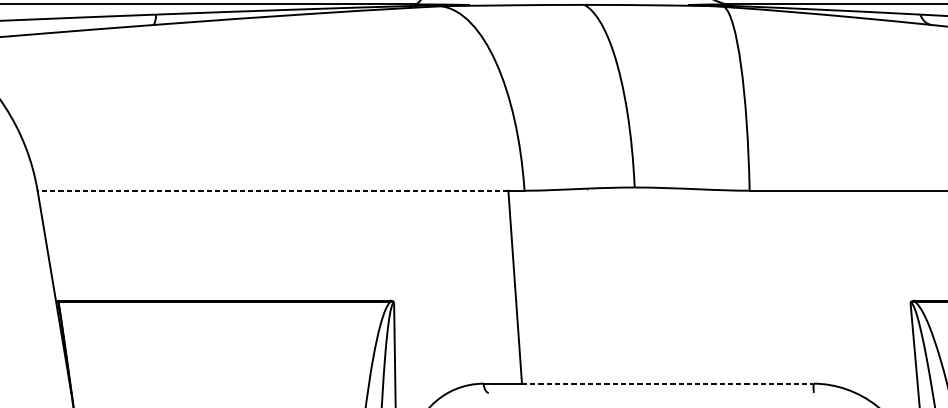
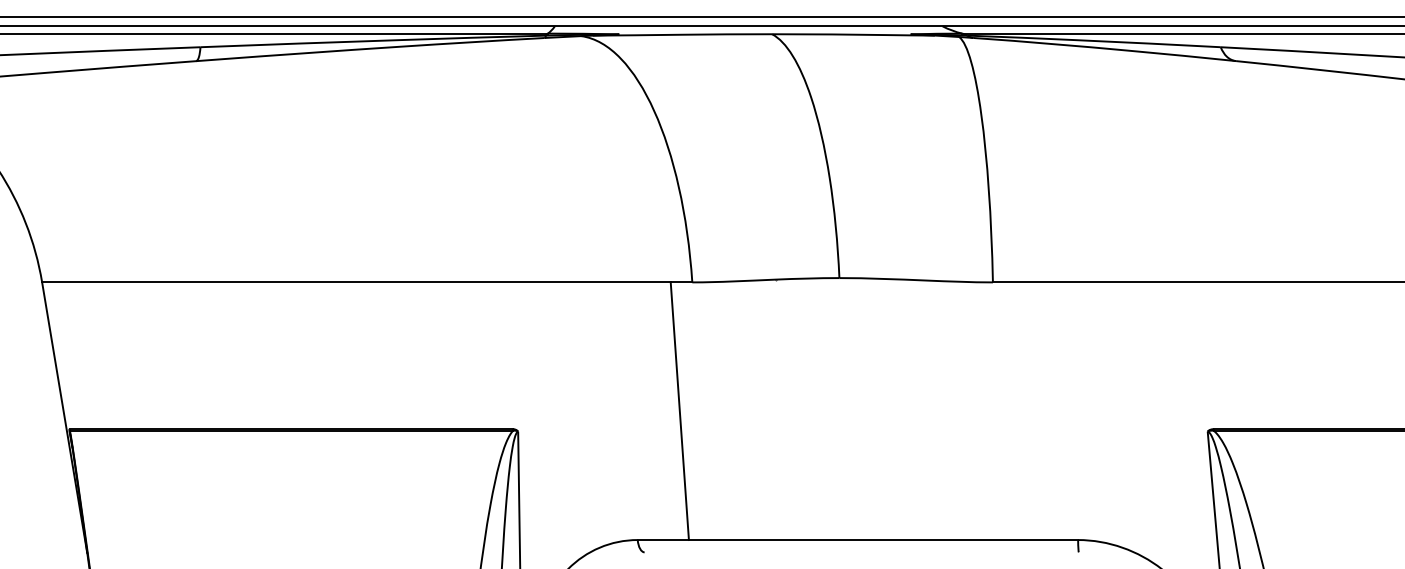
line: (272, 190) -> (355, 282), dashed -> solid
line: (667, 384) -> (883, 540), dashed -> solid

